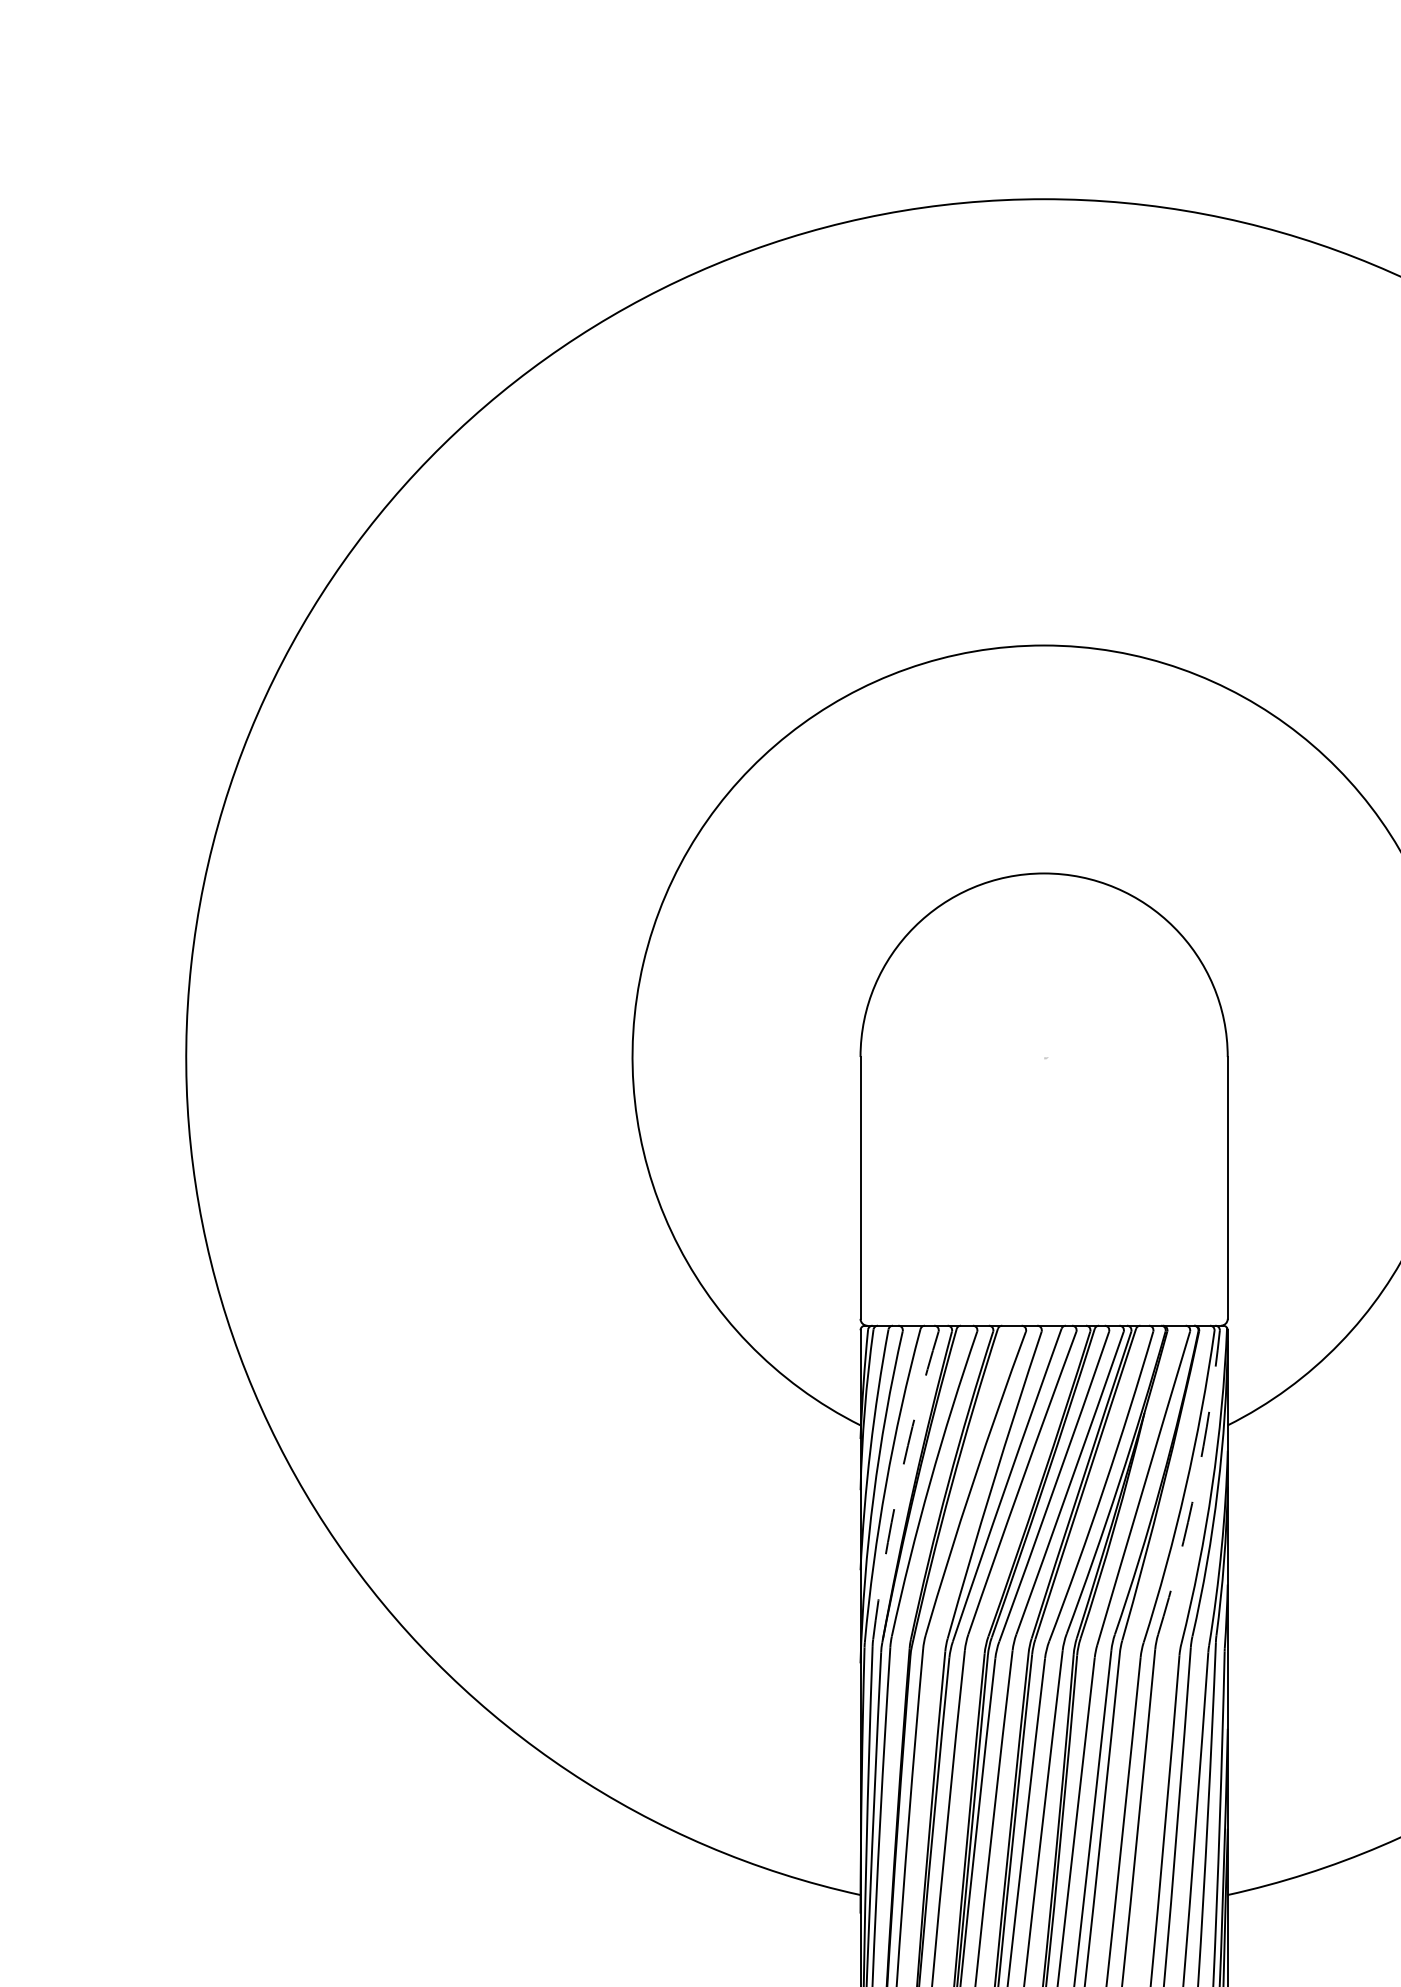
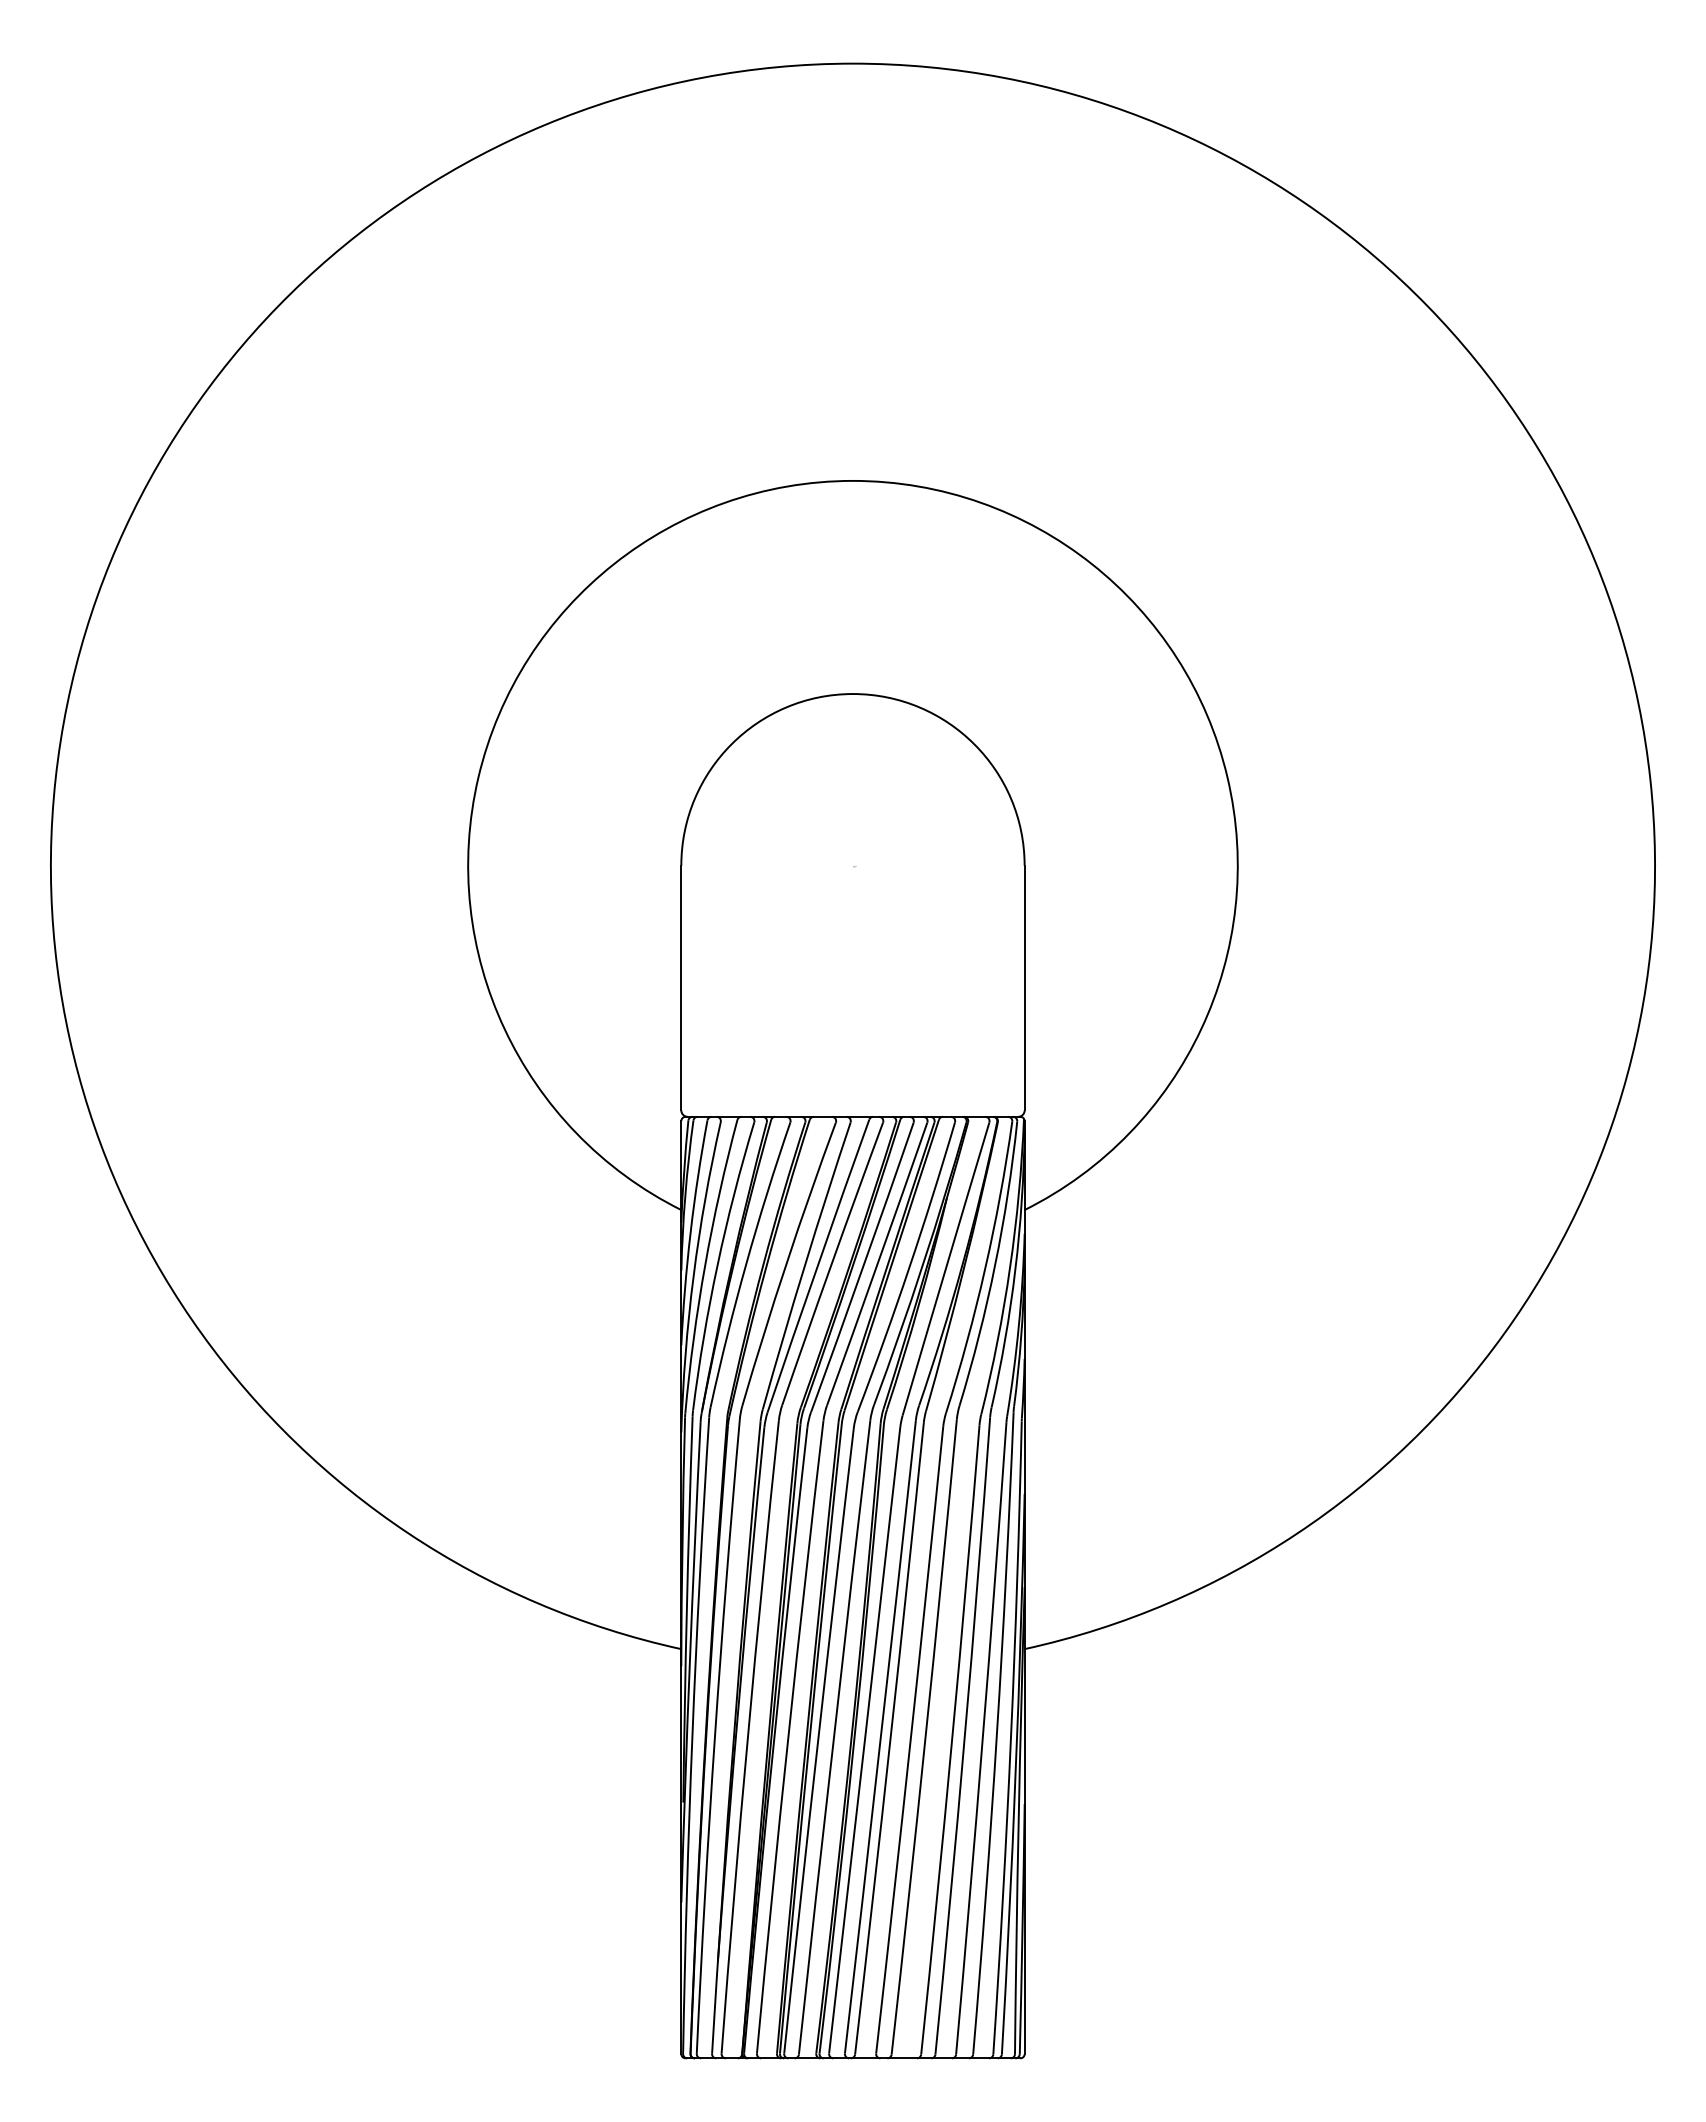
arc: (899, 1484) -> (717, 1265), dashed -> solid
arc: (1196, 1484) -> (995, 1265), dashed -> solid

